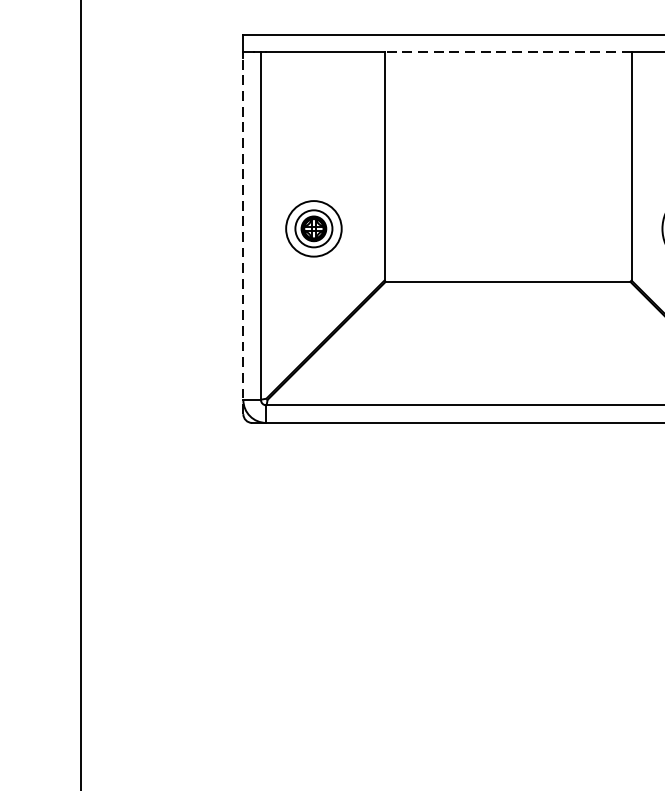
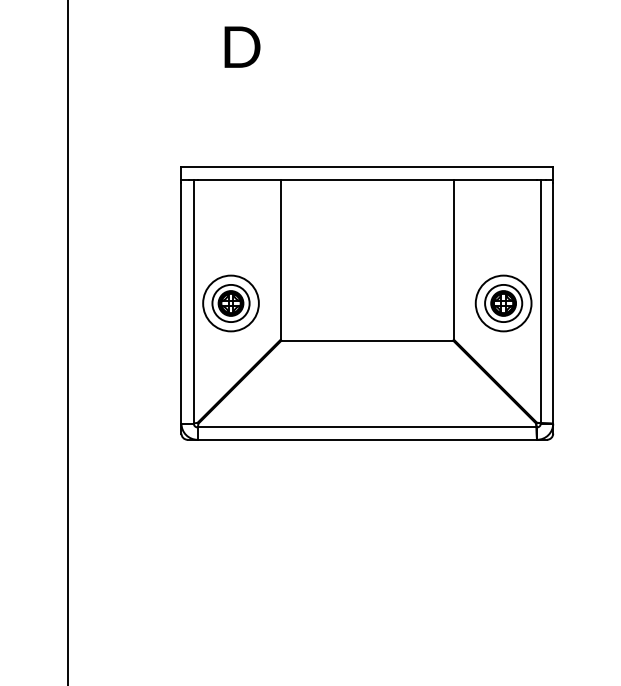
line: (508, 52) -> (367, 179), dashed -> solid
part: (313, 228) -> (230, 303), size x1.43
line: (243, 234) -> (181, 307), dashed -> solid

